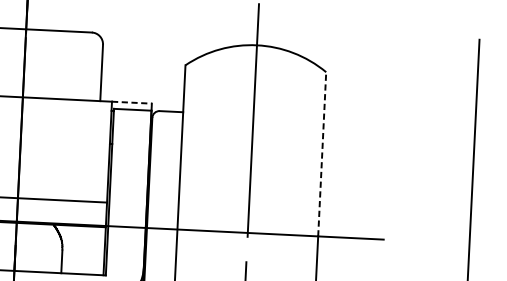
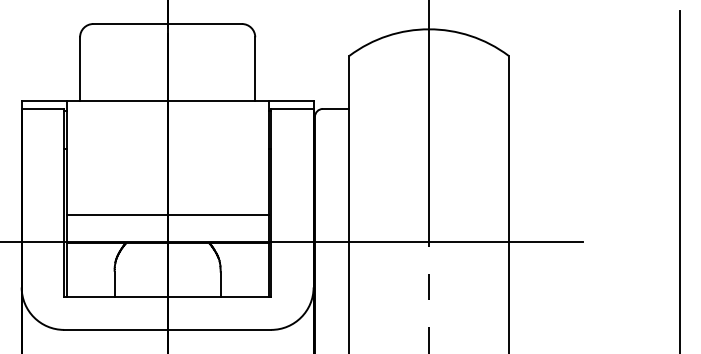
line: (132, 102) -> (291, 100), dashed -> solid
line: (322, 154) -> (508, 148), dashed -> solid

